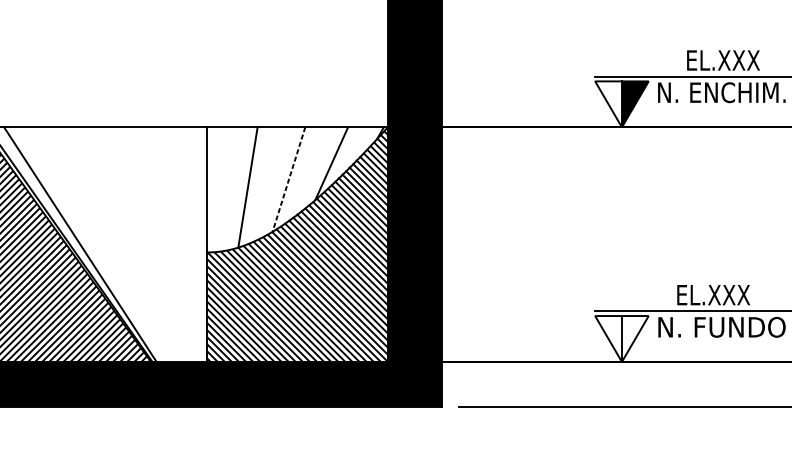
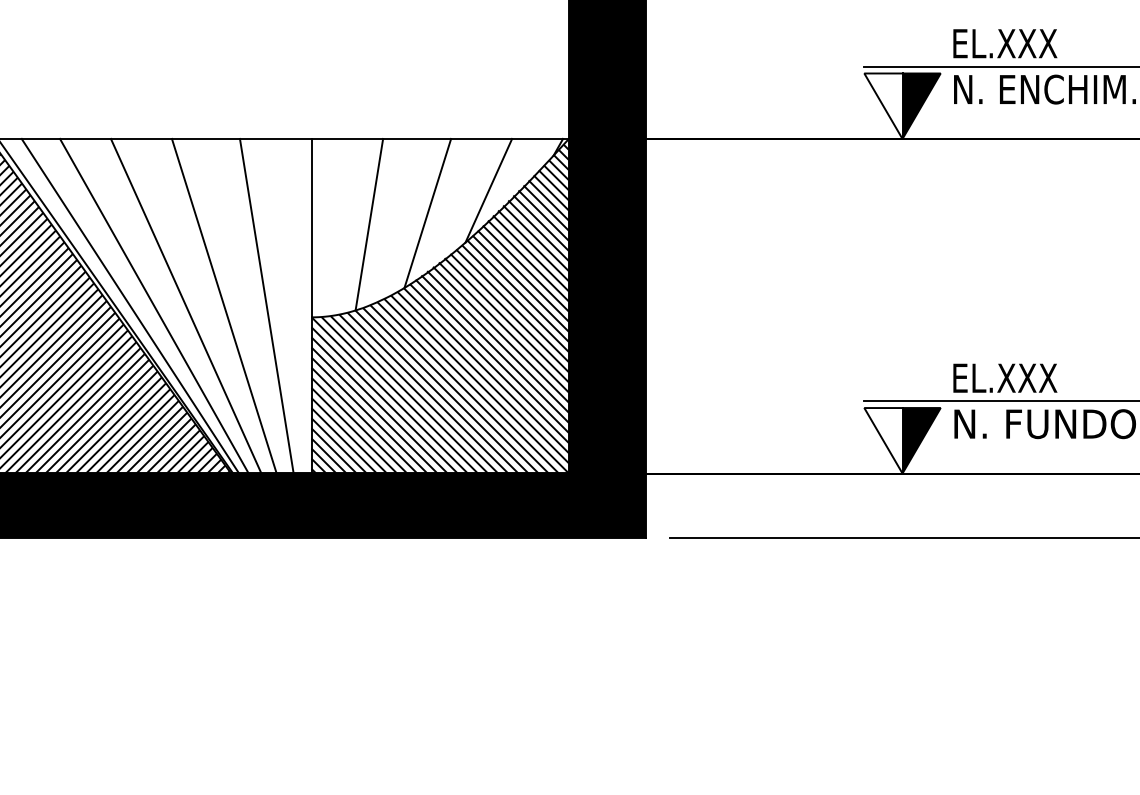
text: (723, 60) -> (1005, 43), moved
line: (288, 179) -> (427, 213), dashed -> solid
line: (97, 244) -> (154, 305), added
line: (119, 244) -> (186, 305), added
line: (145, 244) -> (223, 305), added
line: (175, 244) -> (266, 305), added
text: (713, 294) -> (1005, 377), moved
fill: (635, 338) -> (921, 440), added

